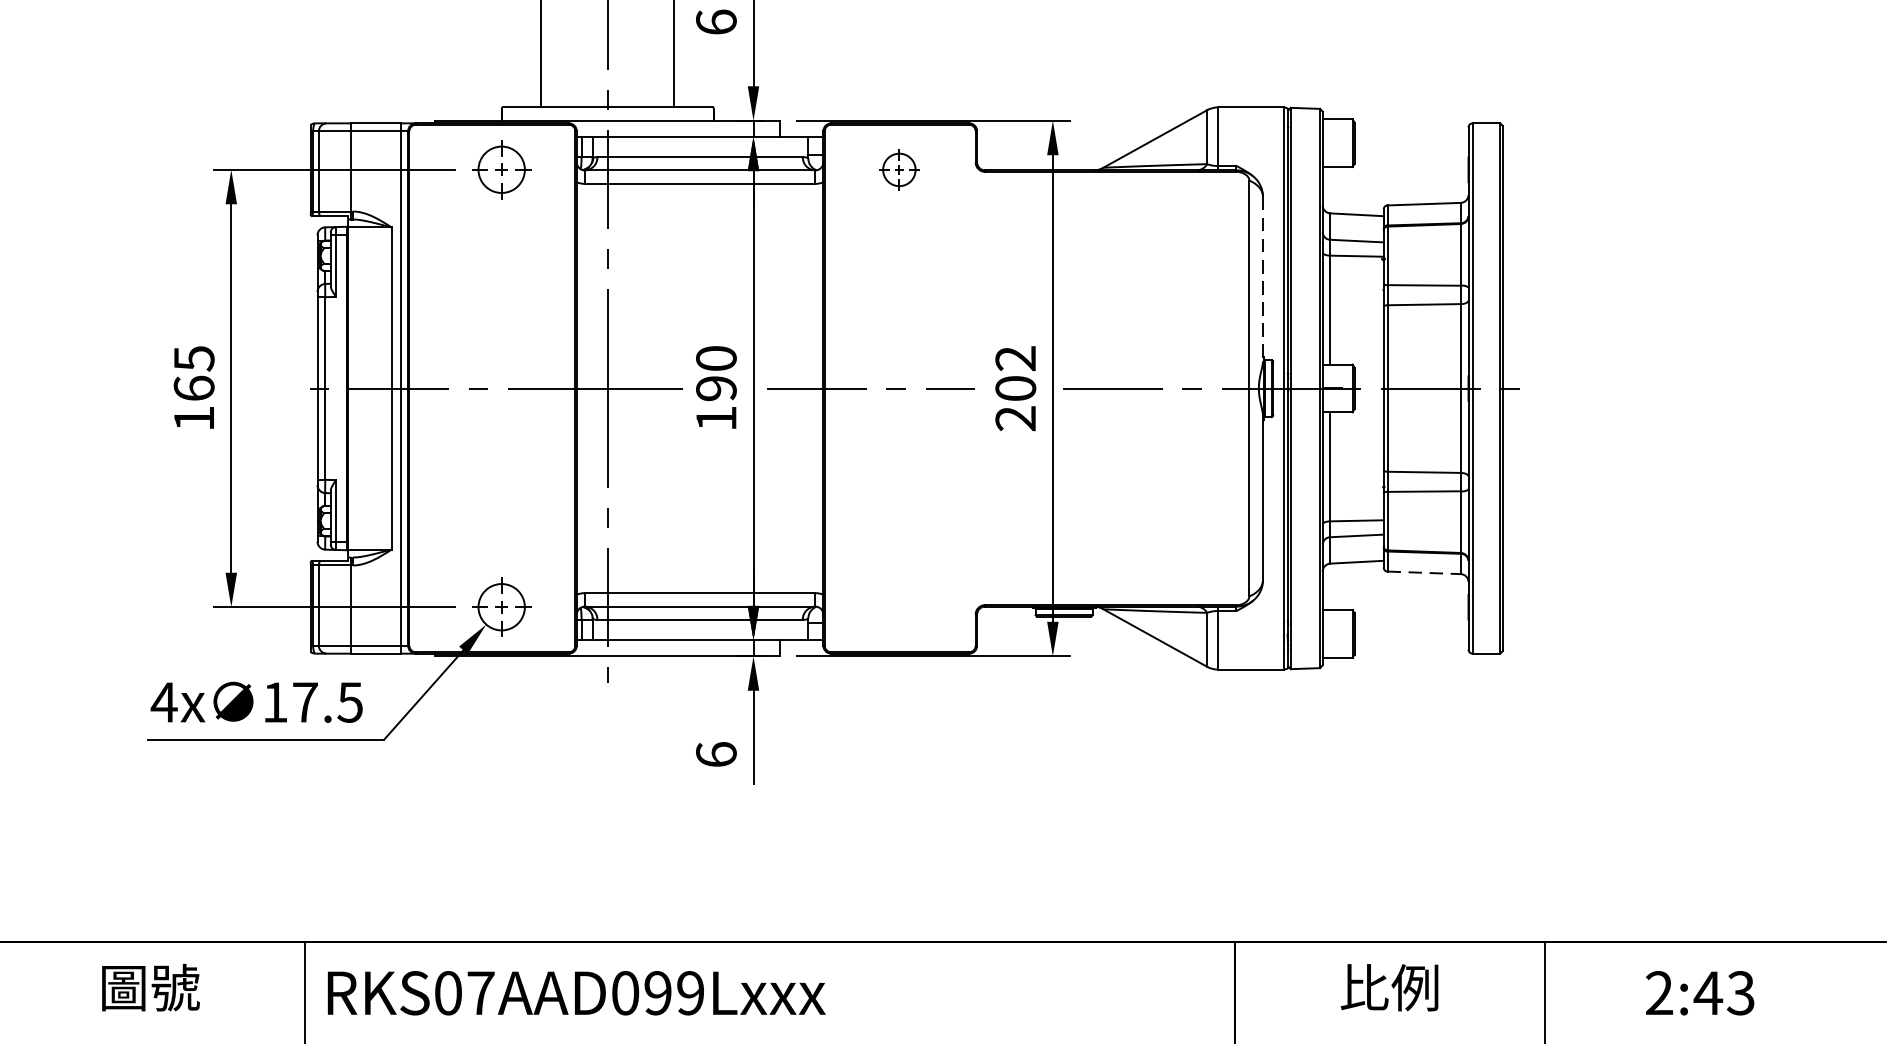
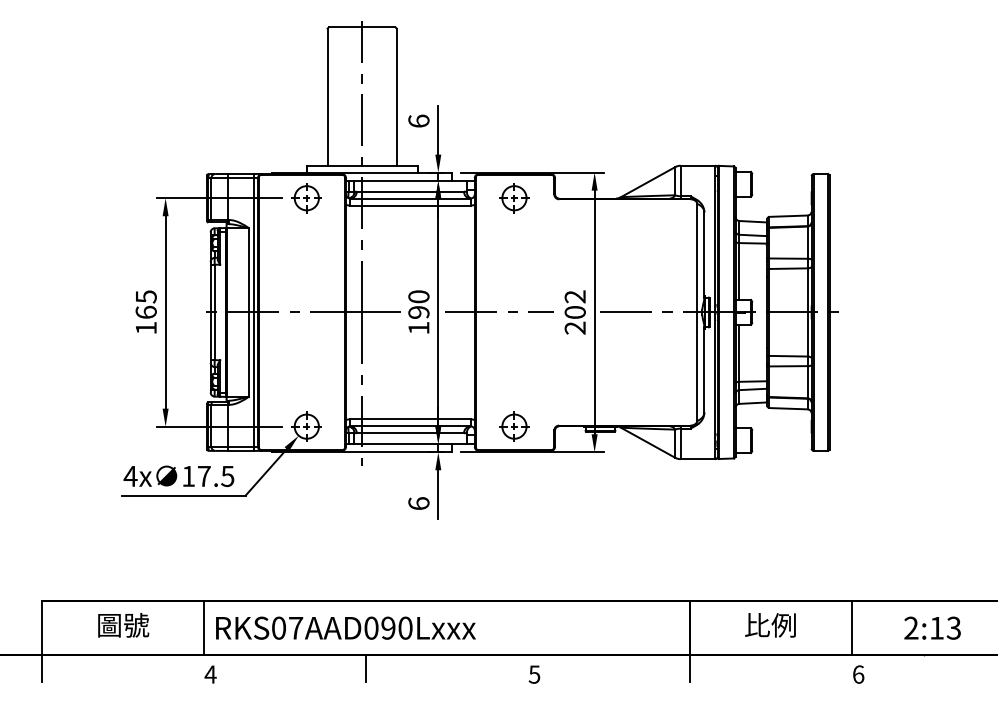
part: (899, 170) -> (514, 198), size x1.43
line: (1263, 279) -> (704, 255), dashed -> solid
line: (1426, 572) -> (789, 408), dashed -> solid
part: (899, 606) -> (514, 426), added
text: (690, 991) -> (405, 627), RKS07AAD099Lxxx -> RKS07AAD090Lxxx
text: (1707, 993) -> (936, 628), 2:43 -> 2:13

